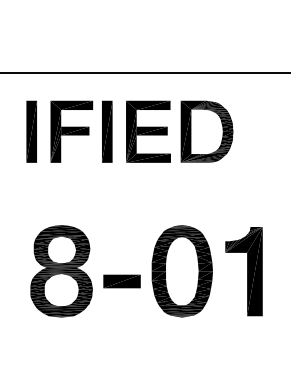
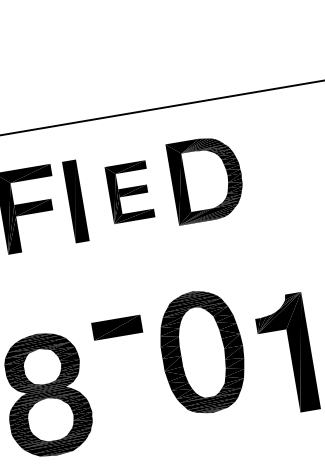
part: (148, 131) -> (129, 191), size x0.7
part: (181, 271) -> (201, 352), moved
part: (121, 281) -> (116, 327), moved

